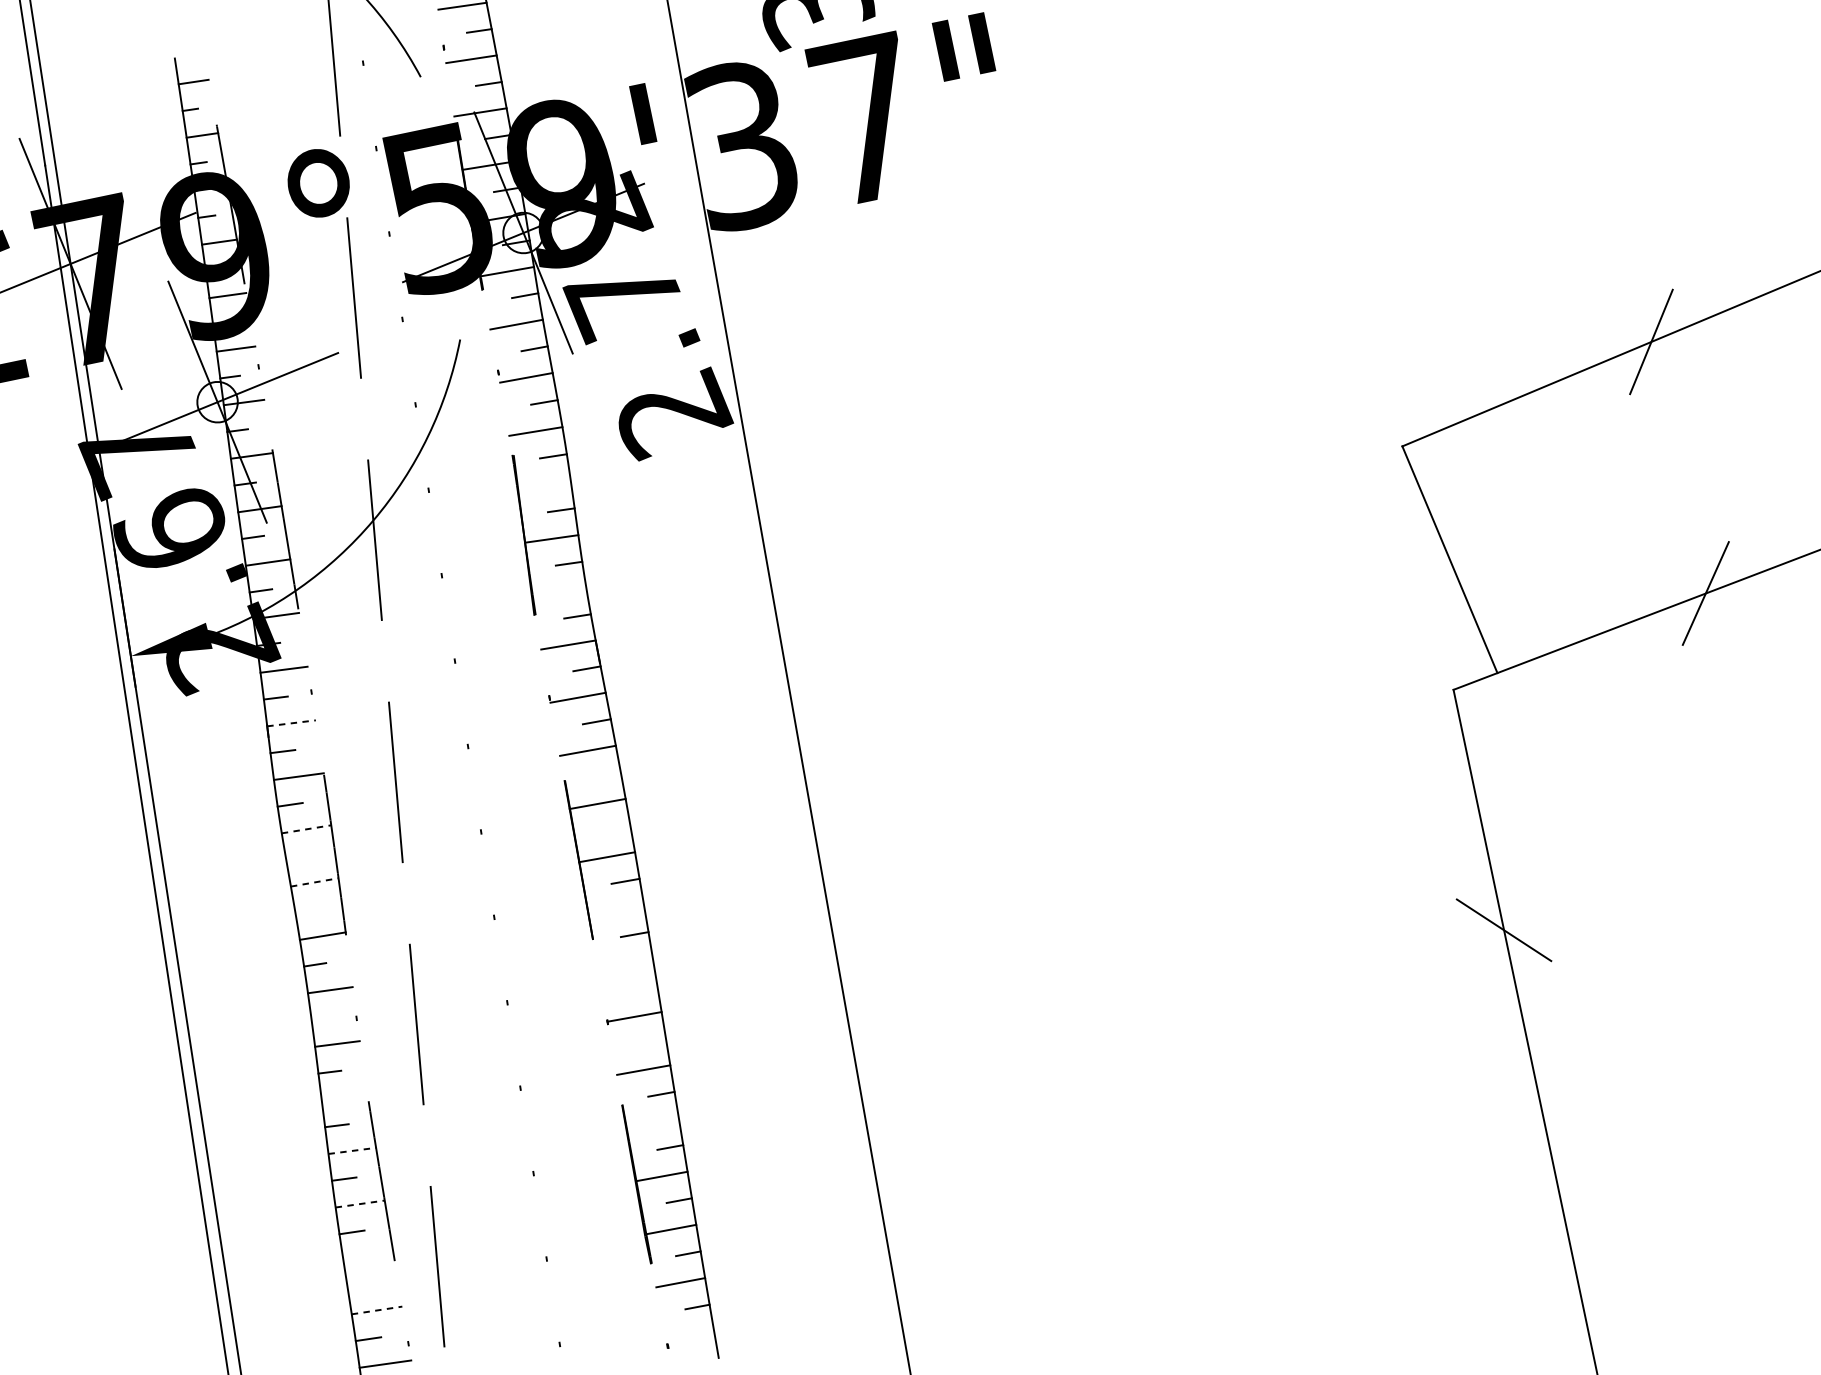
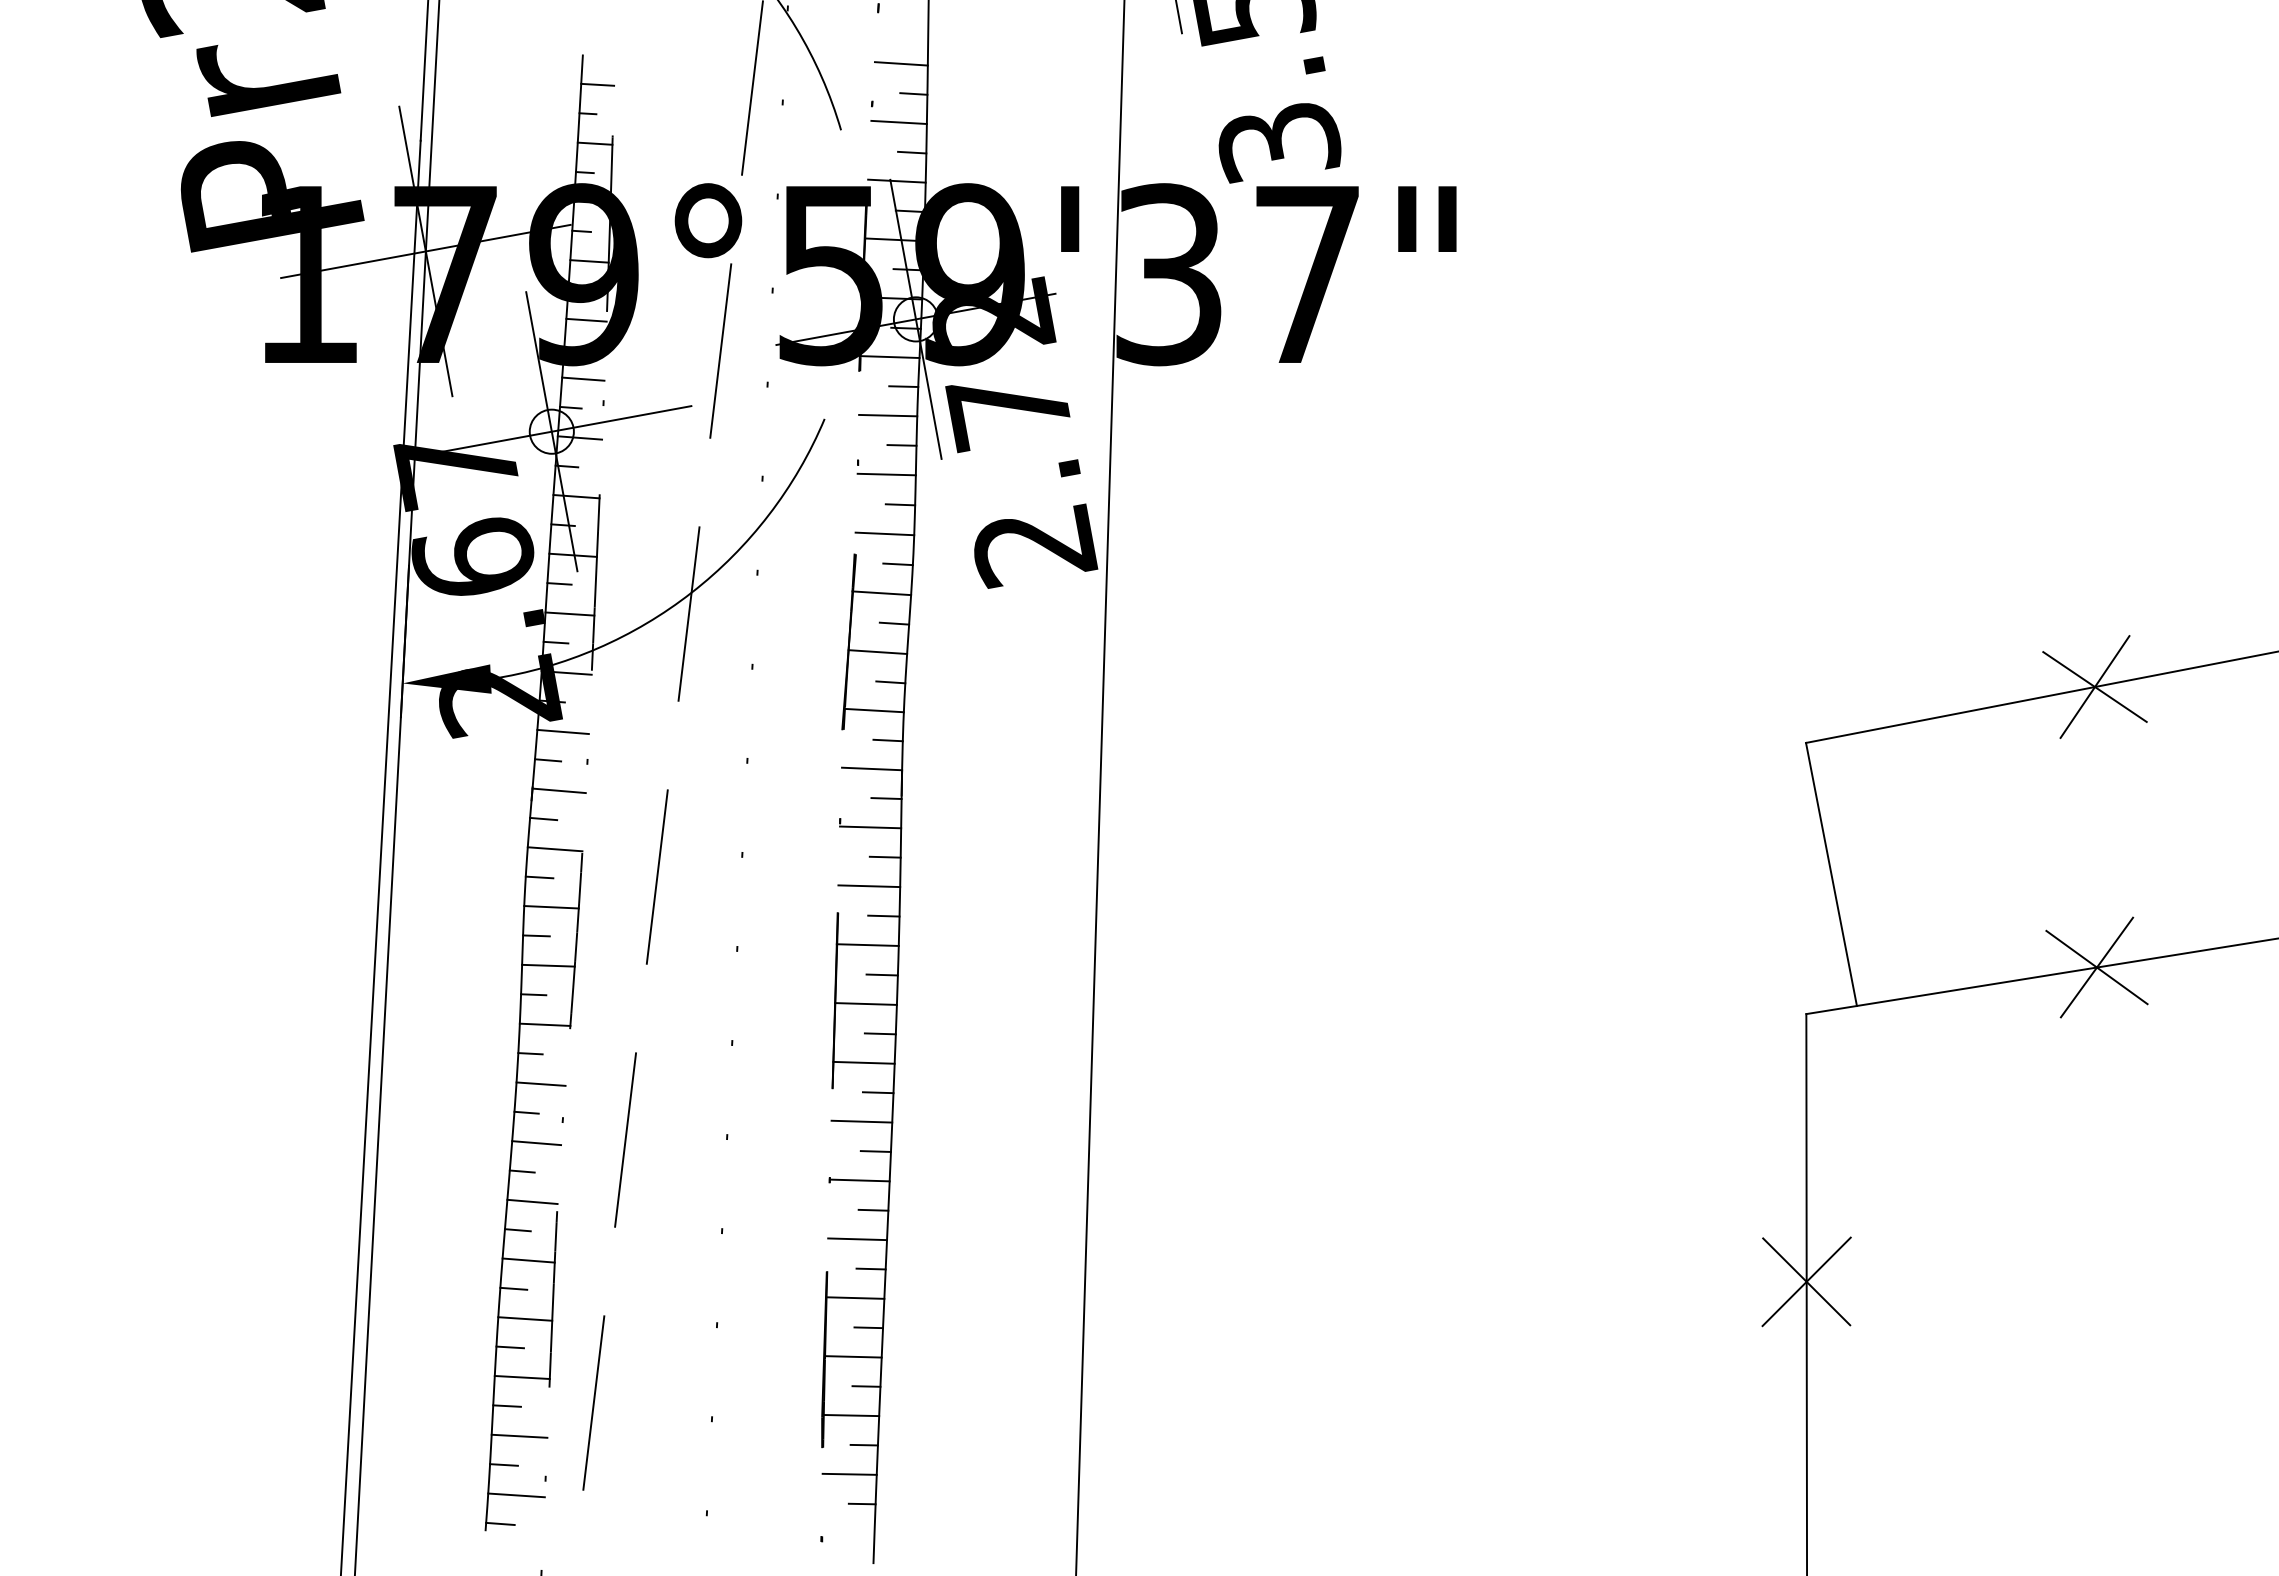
line: (1650, 341) -> (2094, 686), added
line: (544, 485) -> (881, 593), added
line: (558, 592) -> (873, 710), added
line: (1705, 593) -> (2096, 967), added
line: (291, 722) -> (559, 790), dashed -> solid
line: (606, 774) -> (883, 915), added
line: (615, 827) -> (881, 974), added
line: (307, 829) -> (552, 907), dashed -> solid
line: (298, 857) -> (536, 935), added
line: (314, 882) -> (548, 965), dashed -> solid
line: (615, 910) -> (863, 1062), added
line: (306, 911) -> (533, 994), added
line: (1503, 929) -> (1806, 1281), added
line: (625, 963) -> (861, 1121), added
line: (643, 987) -> (875, 1151), added
line: (322, 1018) -> (526, 1112), added
line: (652, 1040) -> (873, 1209), added
line: (344, 1097) -> (532, 1201), added
line: (652, 1122) -> (855, 1297), added
line: (353, 1150) -> (529, 1260), dashed -> solid
line: (360, 1204) -> (525, 1319), dashed -> solid
line: (367, 1257) -> (521, 1377), added
line: (359, 1285) -> (506, 1405), added
line: (377, 1310) -> (519, 1436), dashed -> solid

